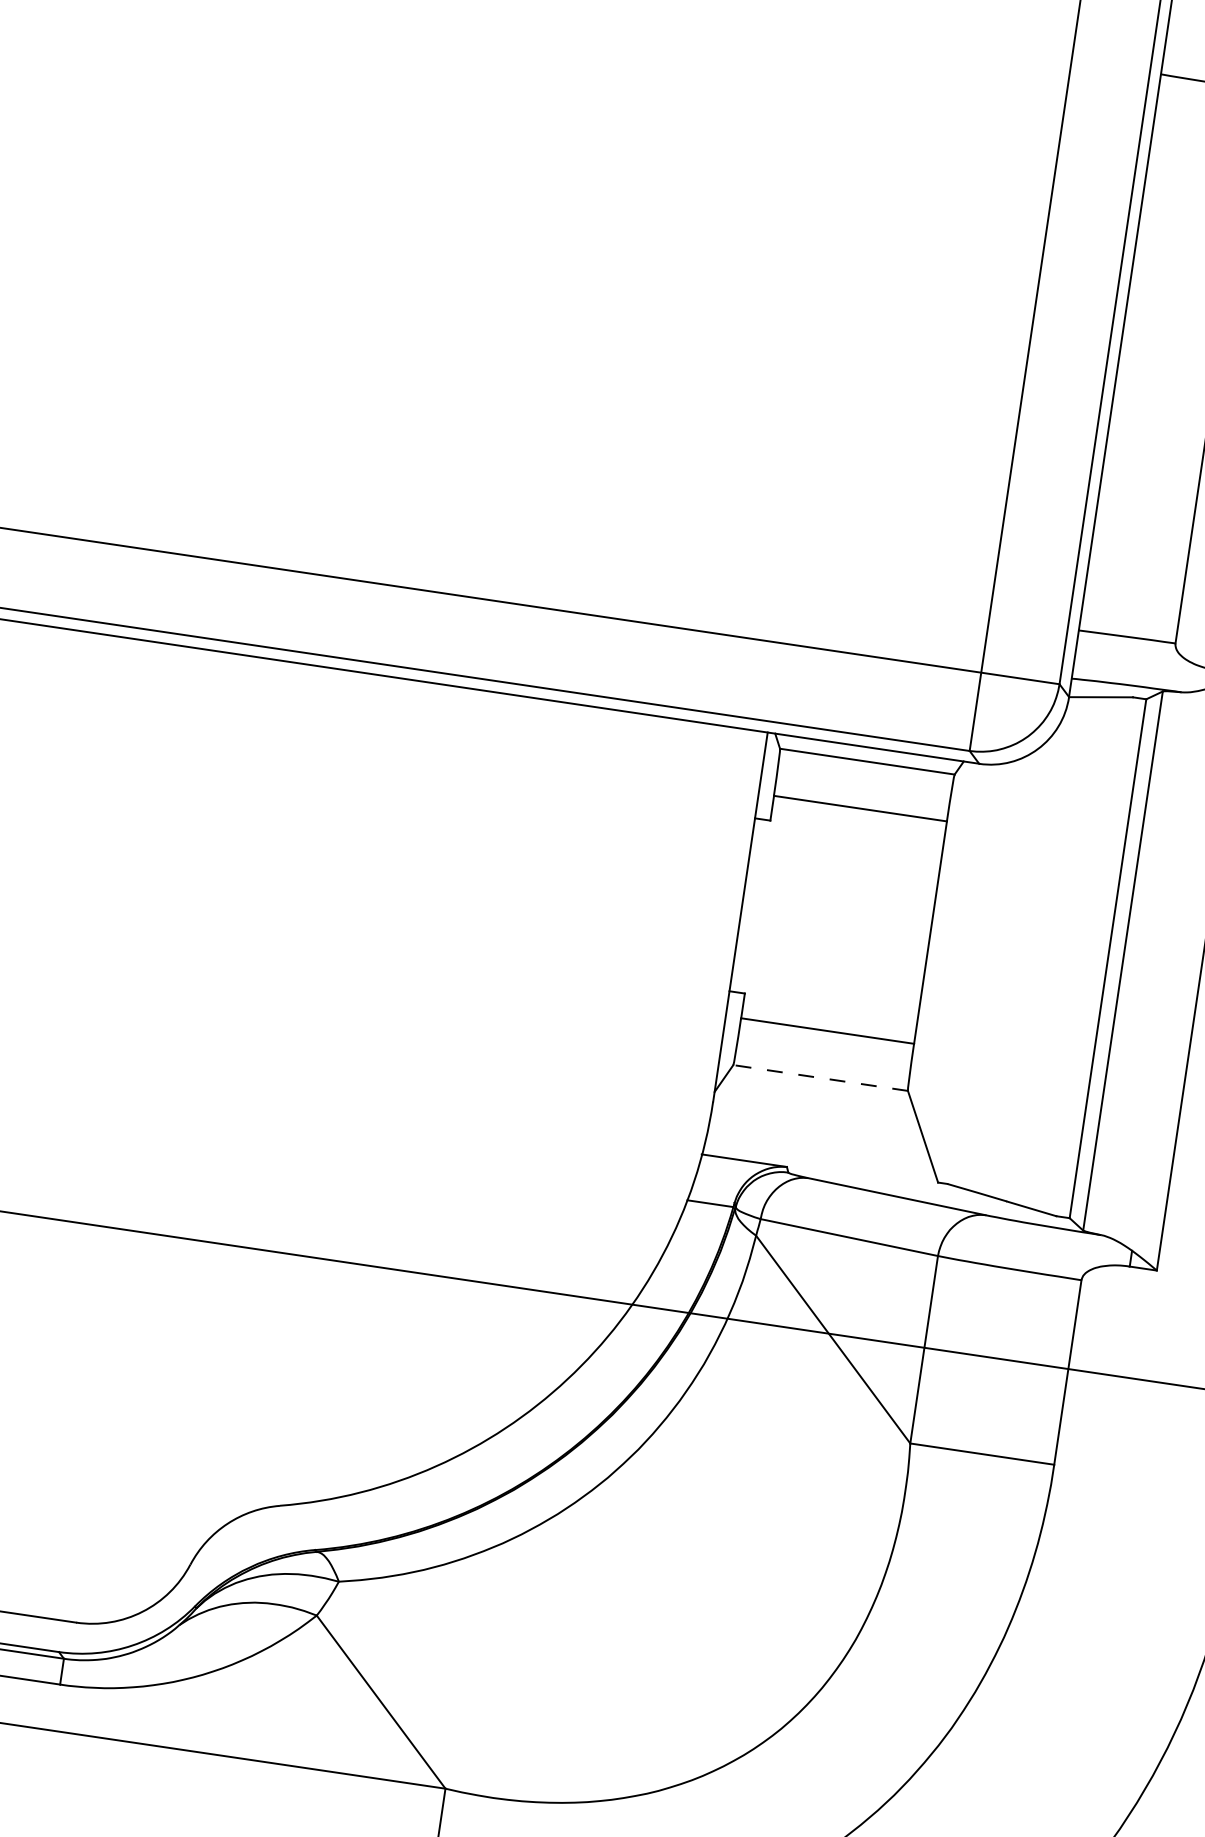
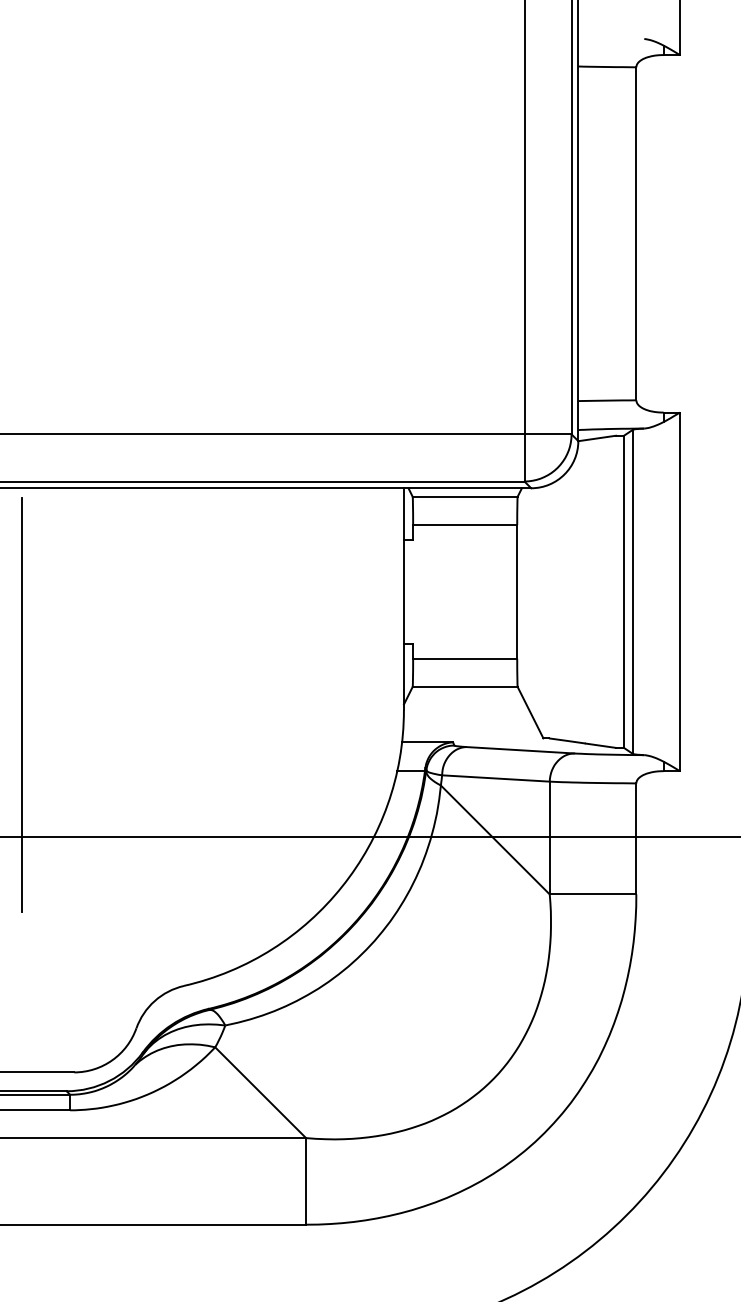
line: (80, 998) -> (22, 704), added
line: (821, 1078) -> (465, 687), dashed -> solid

